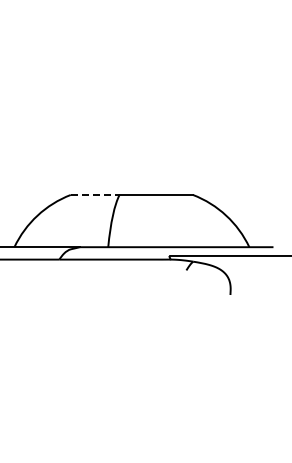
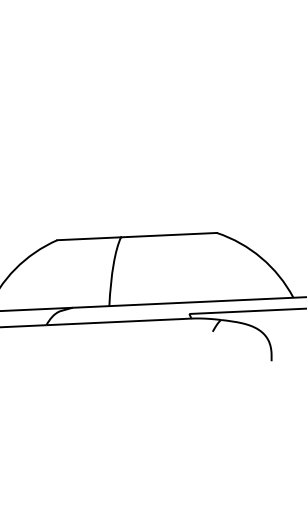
line: (95, 194) -> (89, 238), dashed -> solid

